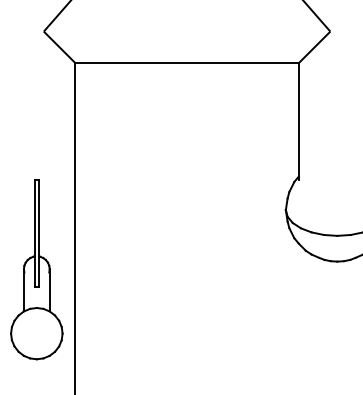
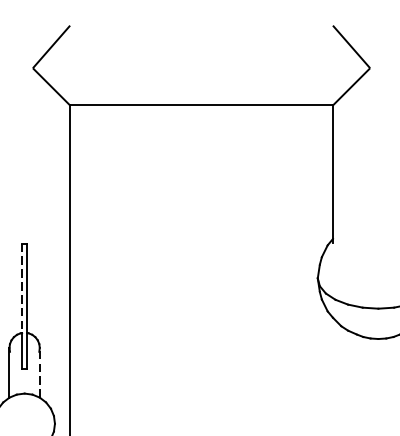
line: (34, 219) -> (21, 289), solid -> dashed
line: (49, 289) -> (39, 371), solid -> dashed

